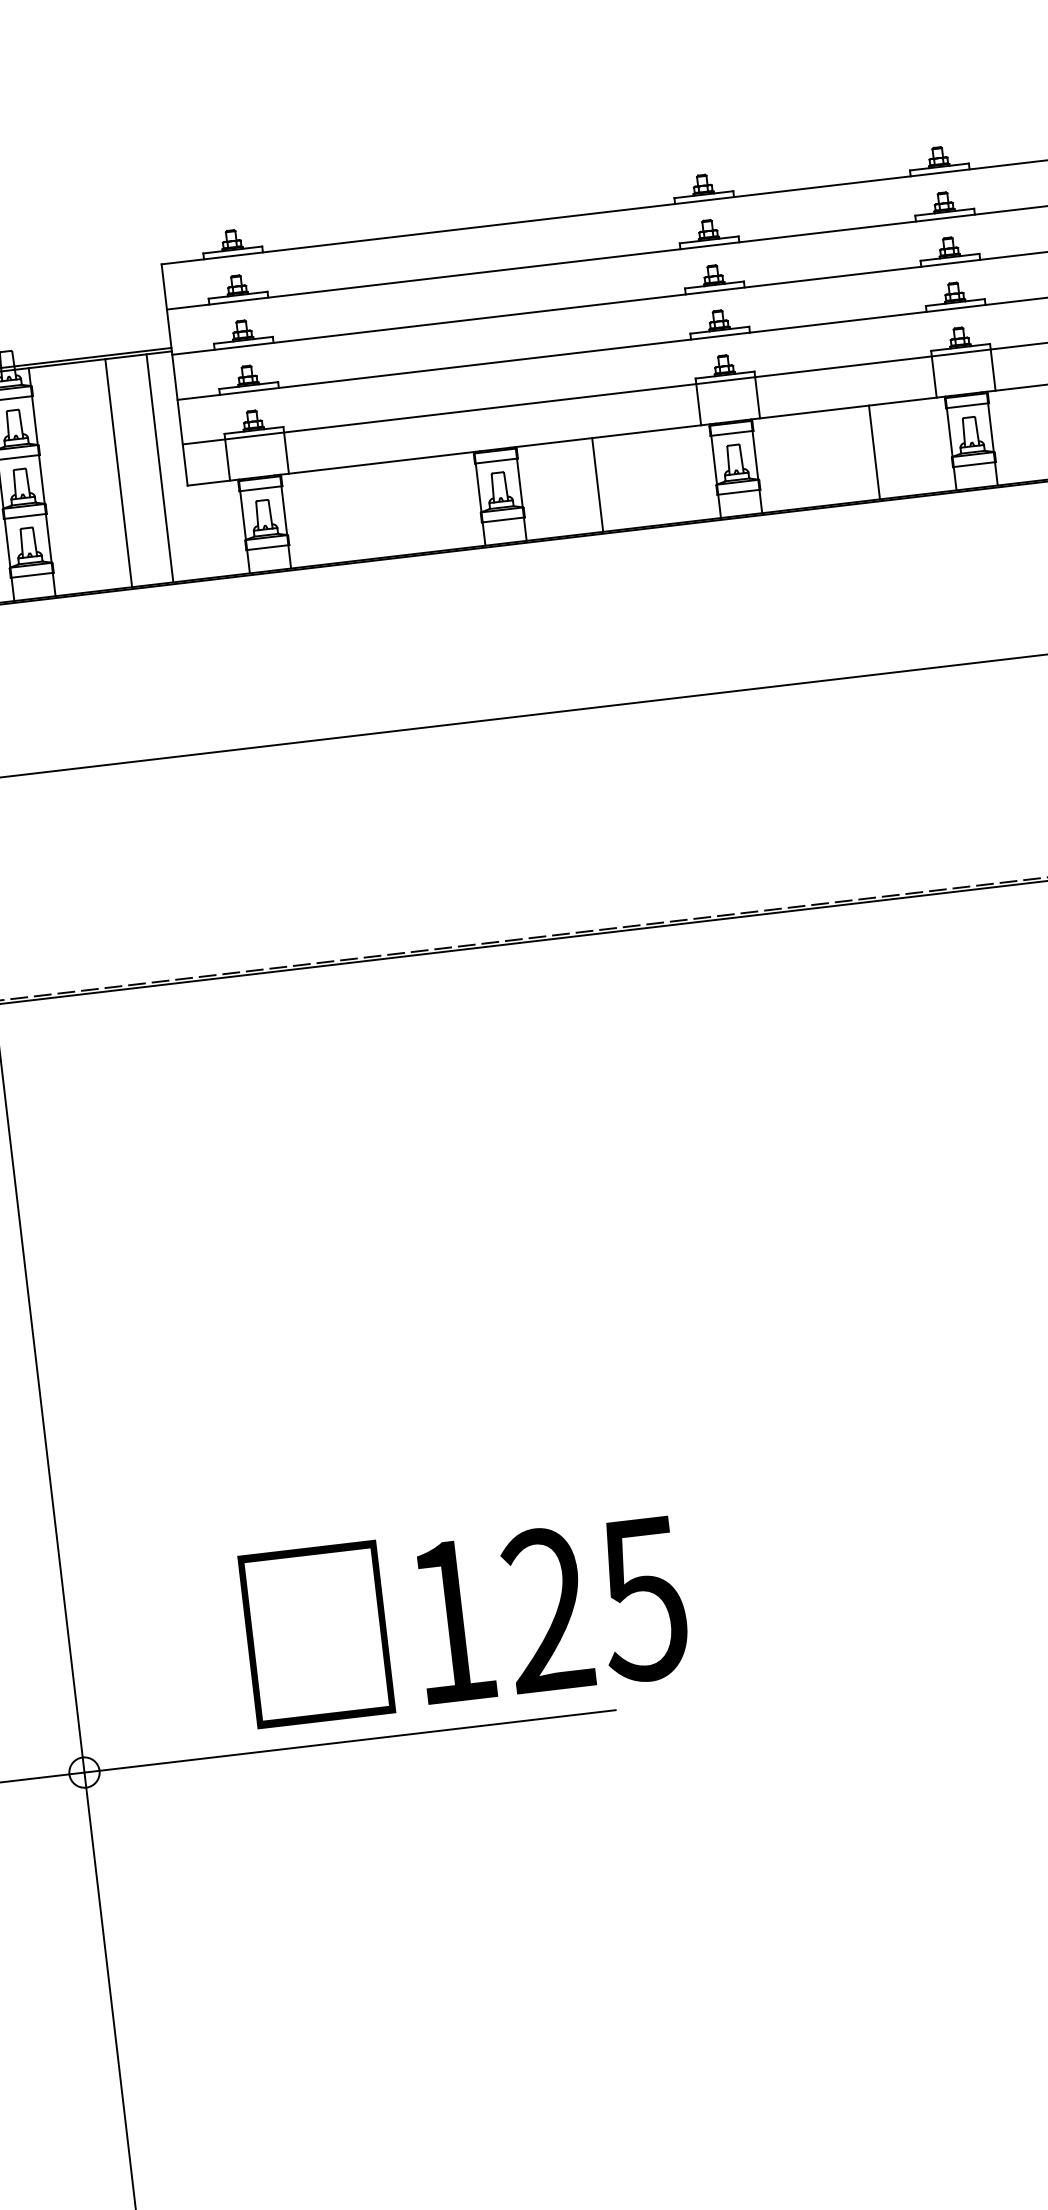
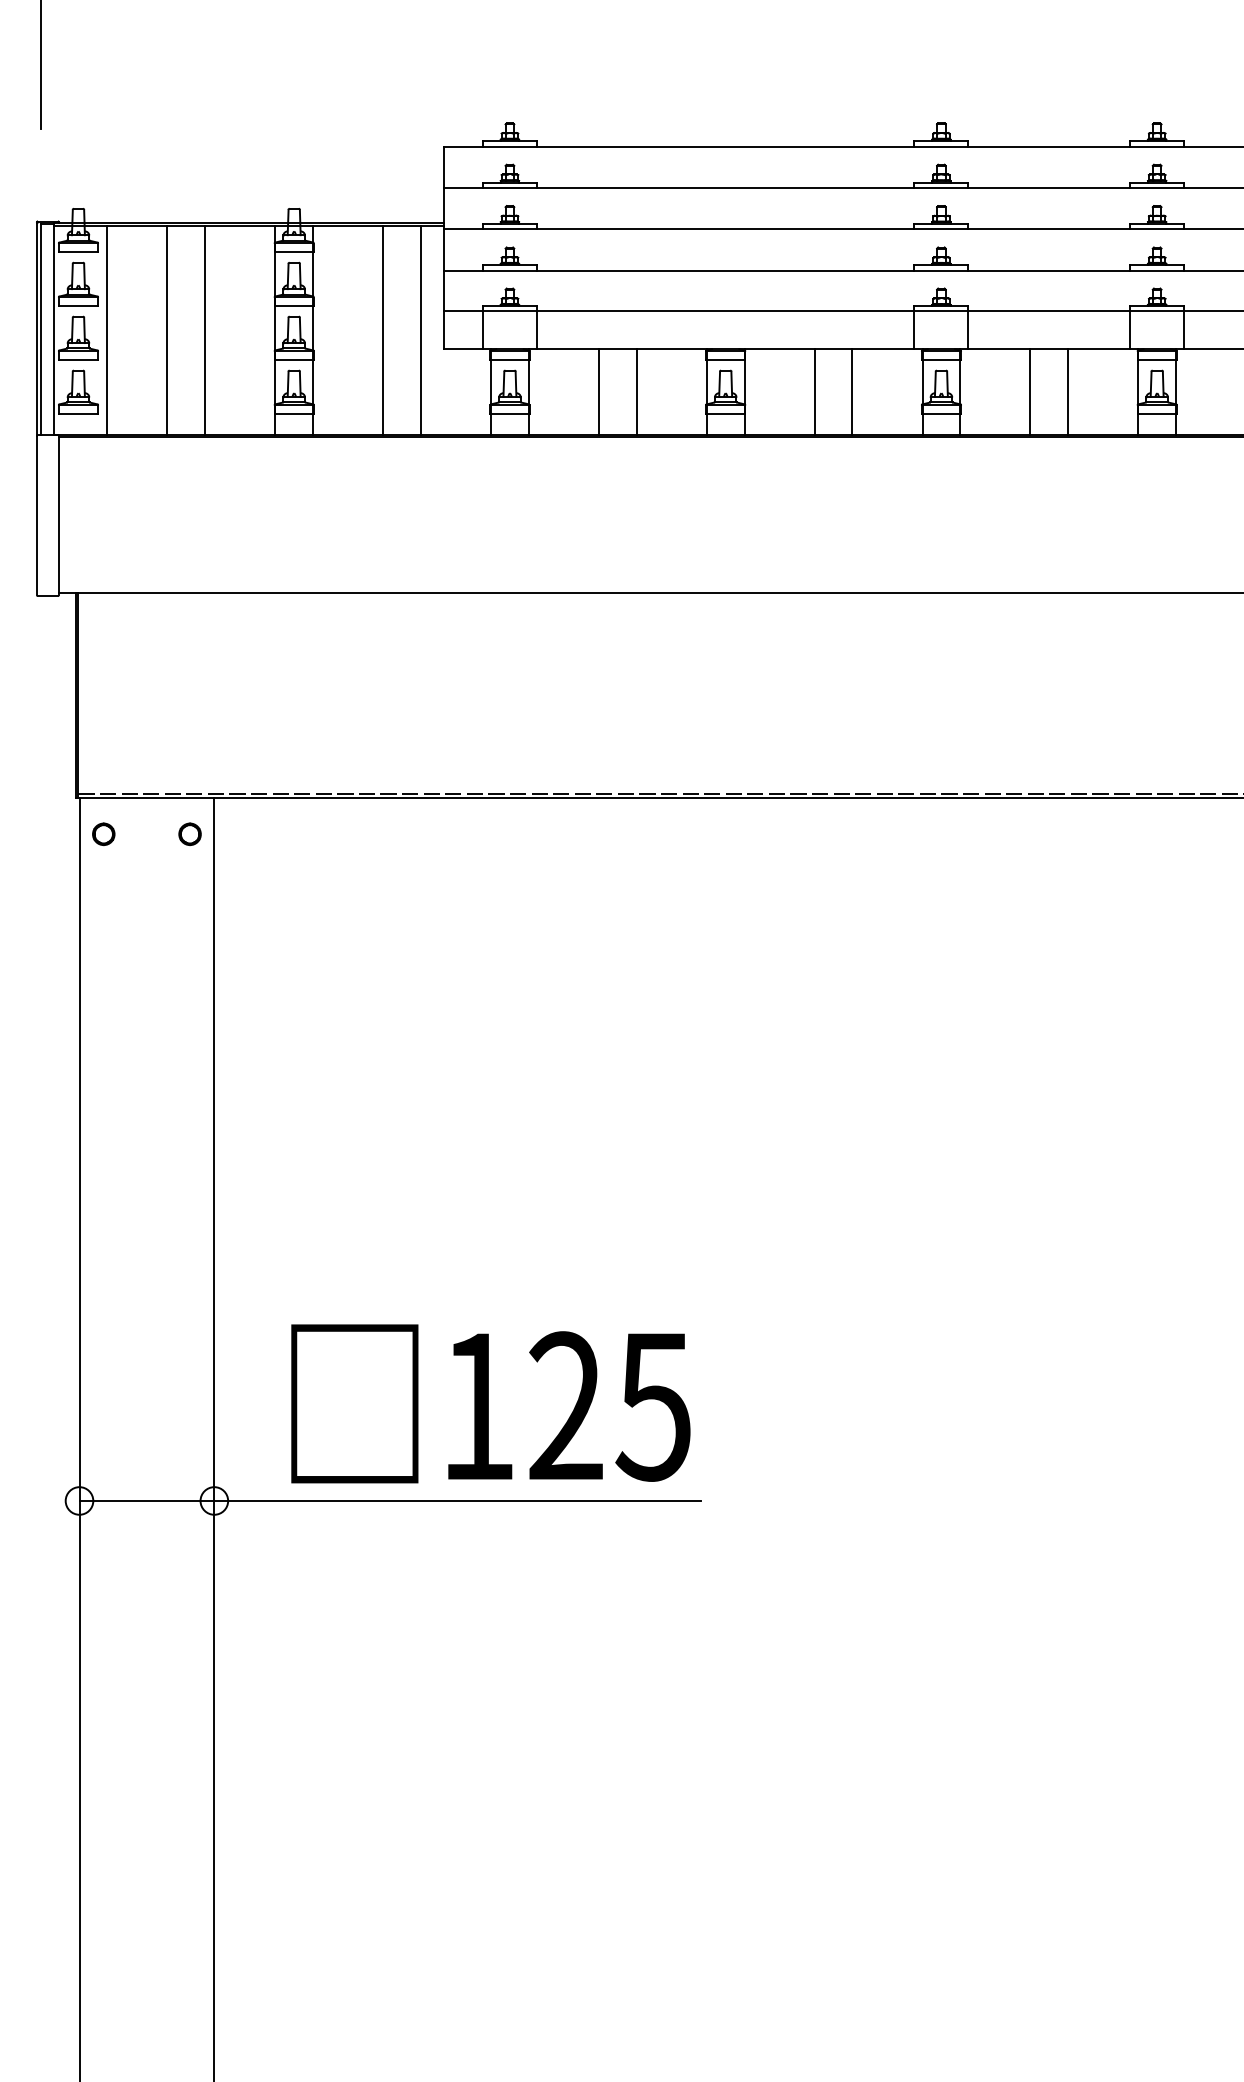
line: (833, 457) -> (1030, 392), added
line: (639, 480) -> (852, 392), added
line: (403, 508) -> (636, 392), added
line: (361, 513) -> (598, 392), added
text: (464, 1616) -> (490, 1403), moved

